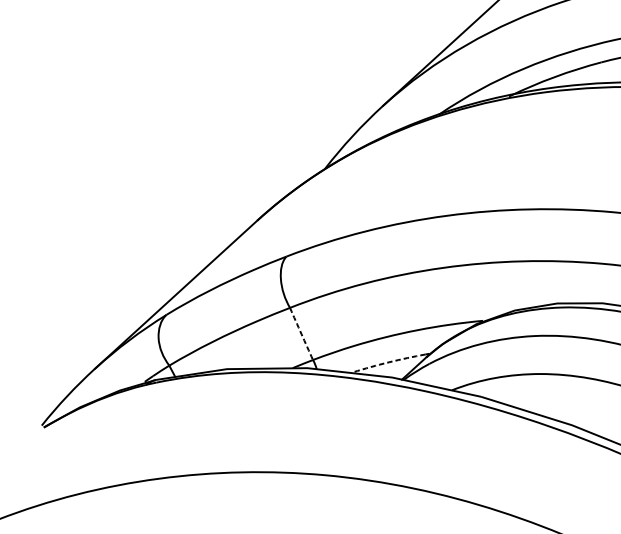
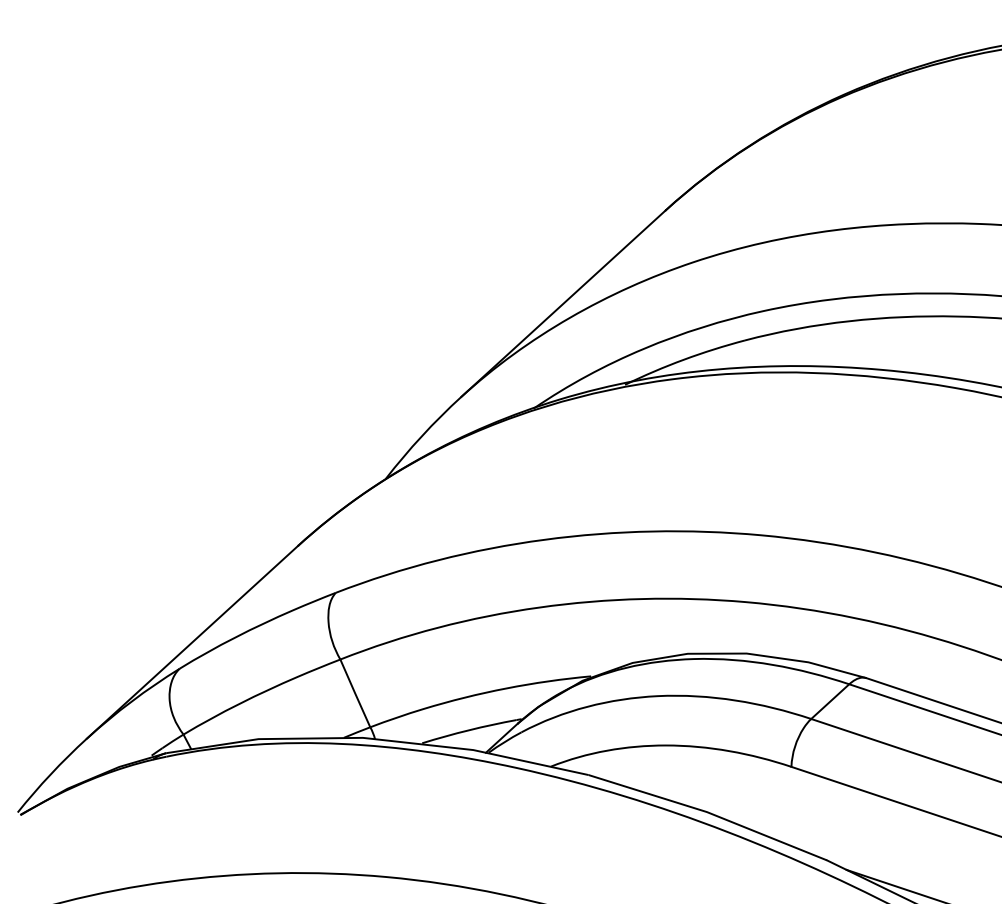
arc: (301, 334) -> (355, 693), dashed -> solid
arc: (389, 362) -> (469, 730), dashed -> solid

